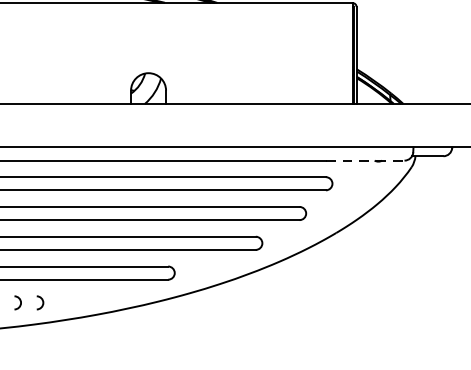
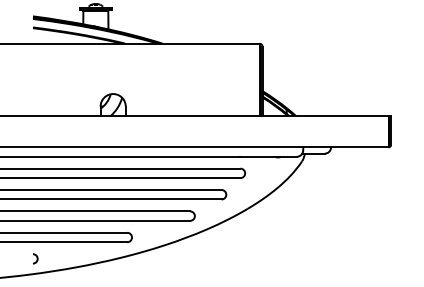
line: (366, 160) -> (269, 156), dashed -> solid
arc: (19, 302) -> (20, 258), removed

